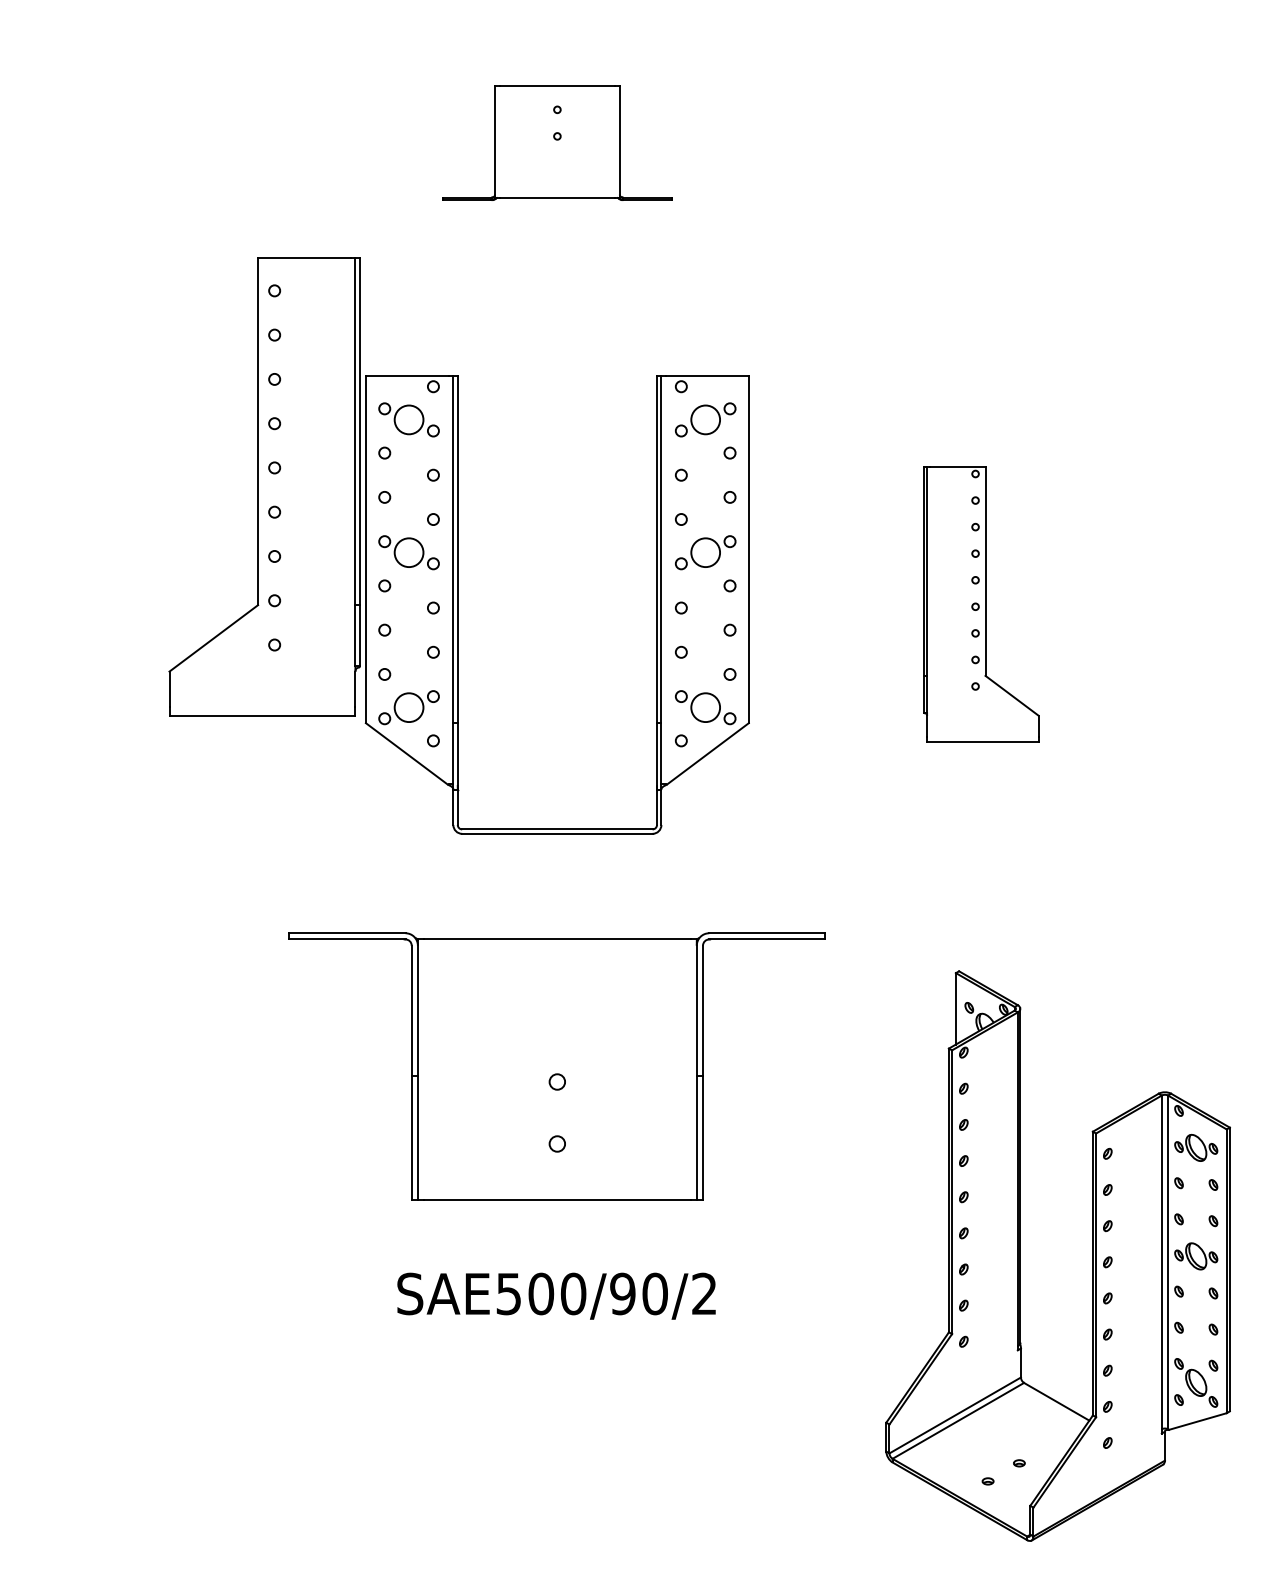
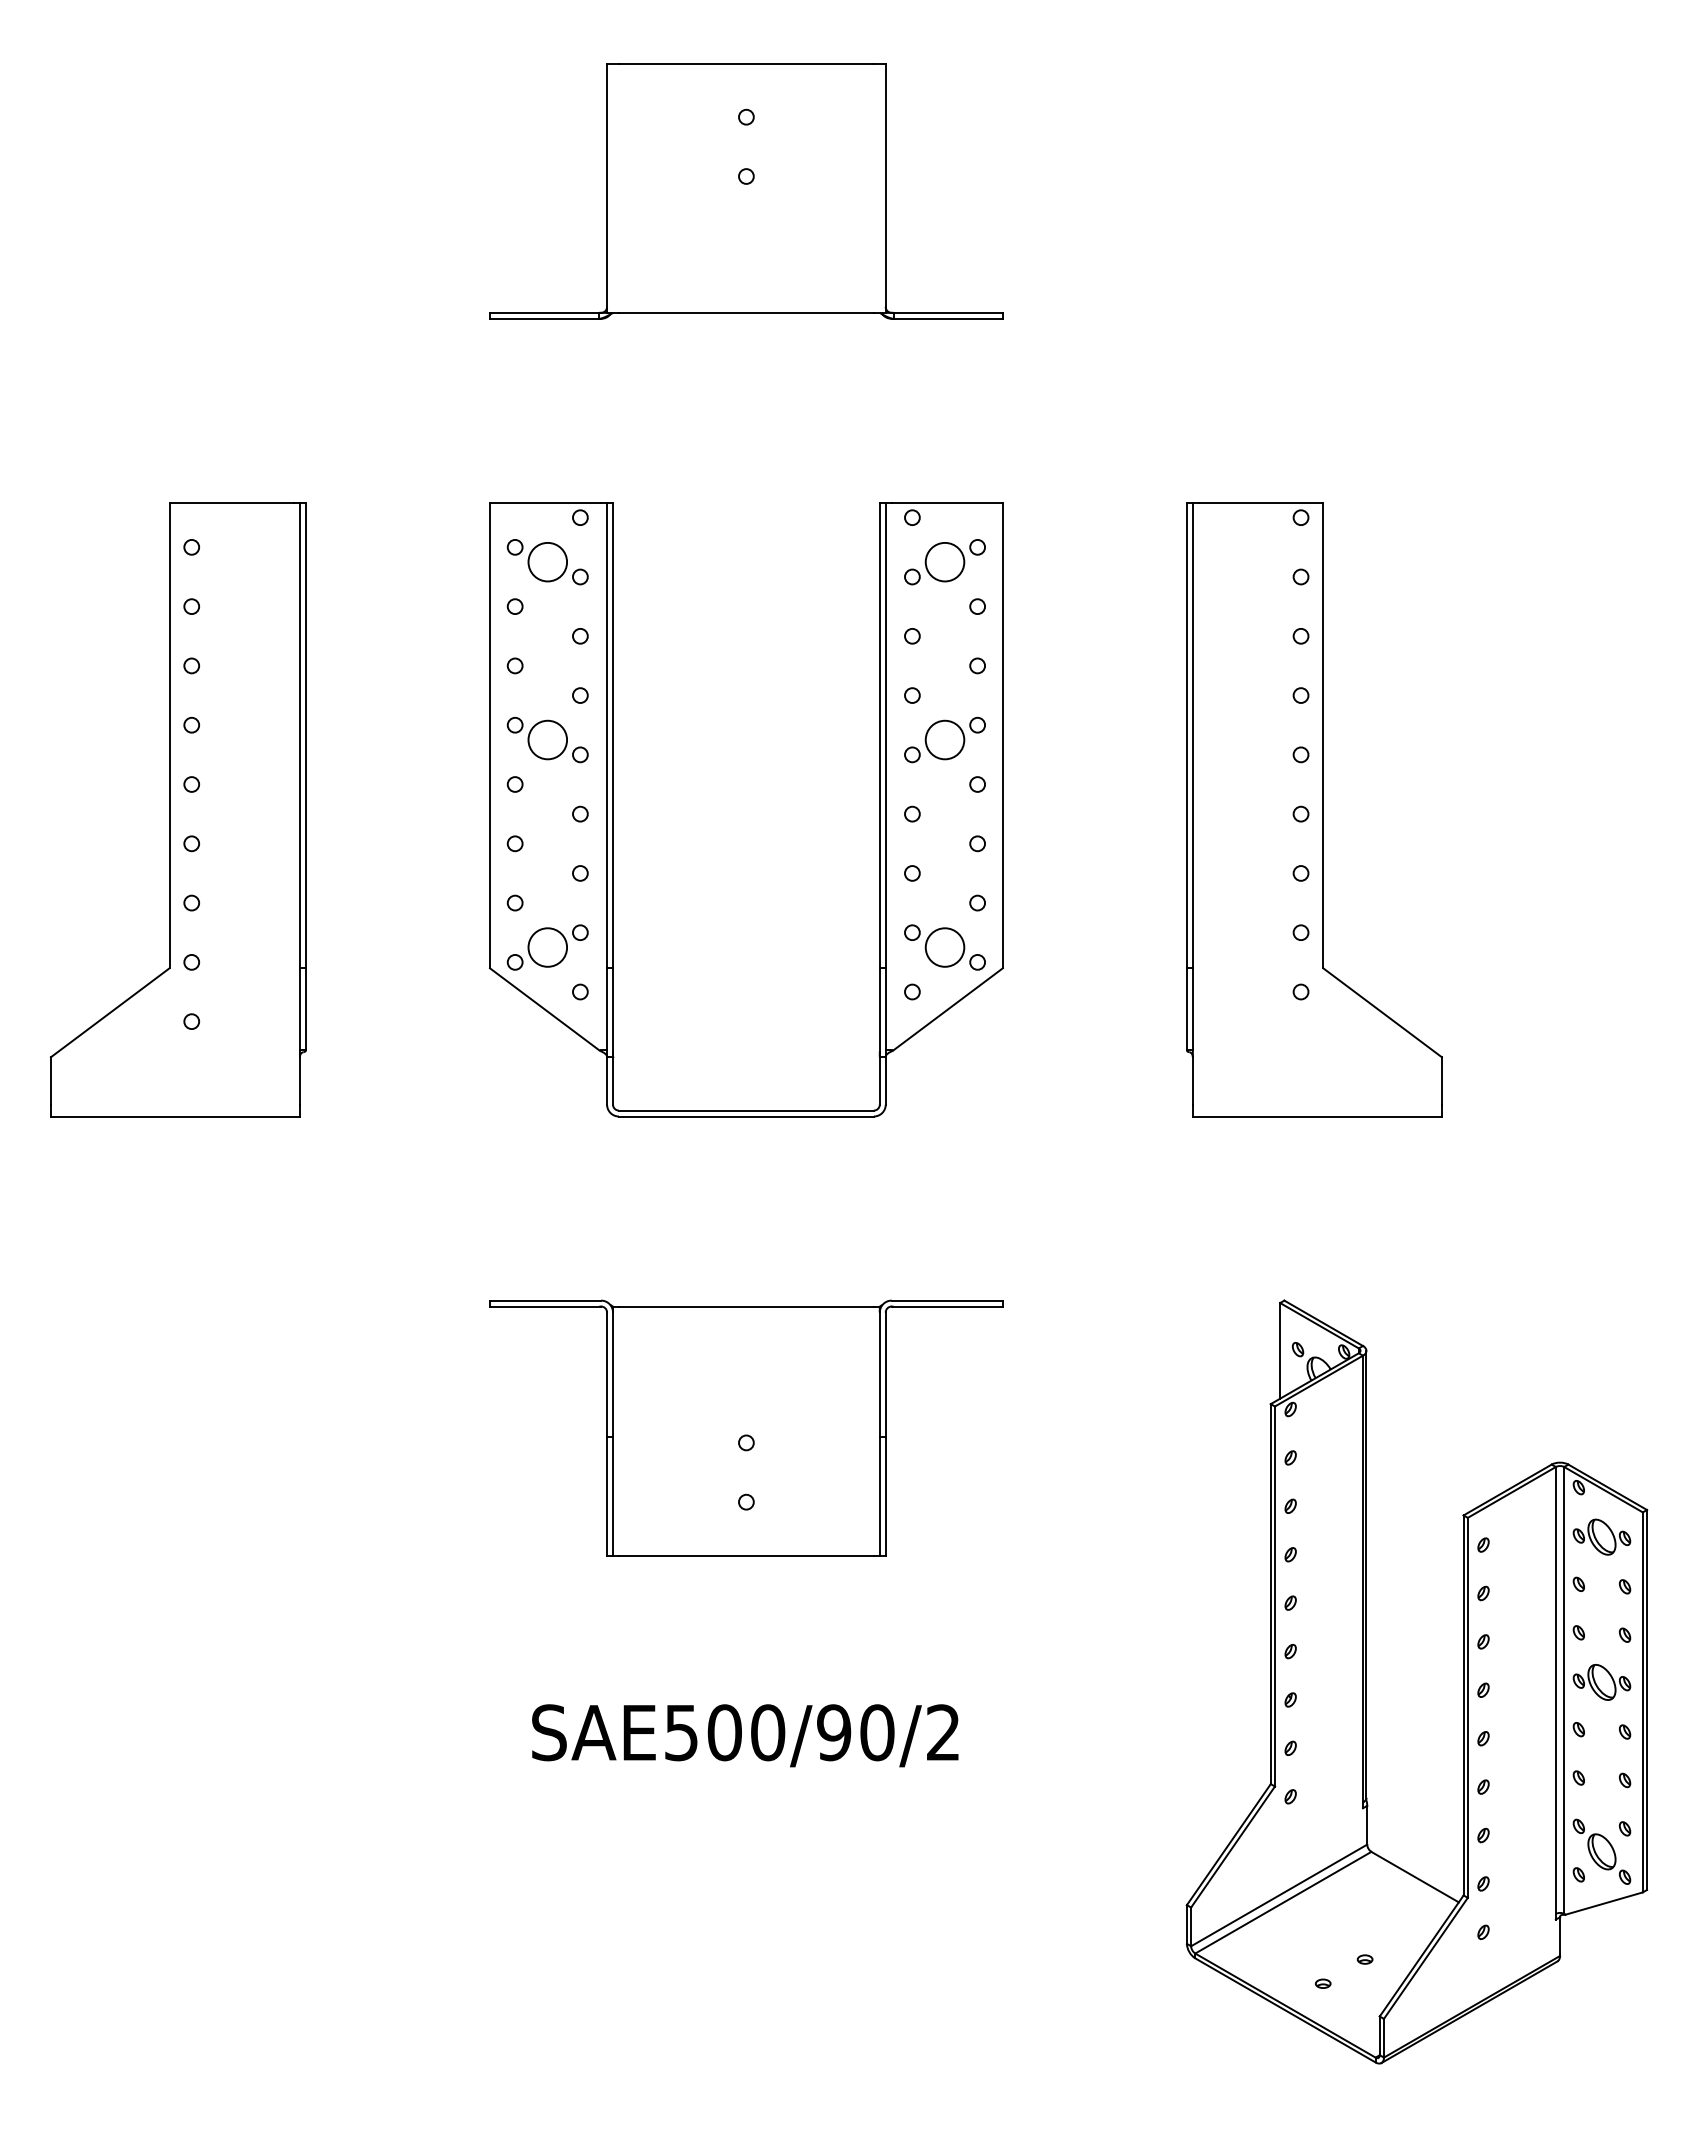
part: (557, 143) -> (746, 191), size x1.67
part: (264, 486) -> (178, 809), moved
part: (981, 604) -> (1314, 809), size x1.67
part: (557, 1066) -> (746, 1427), size x0.71

